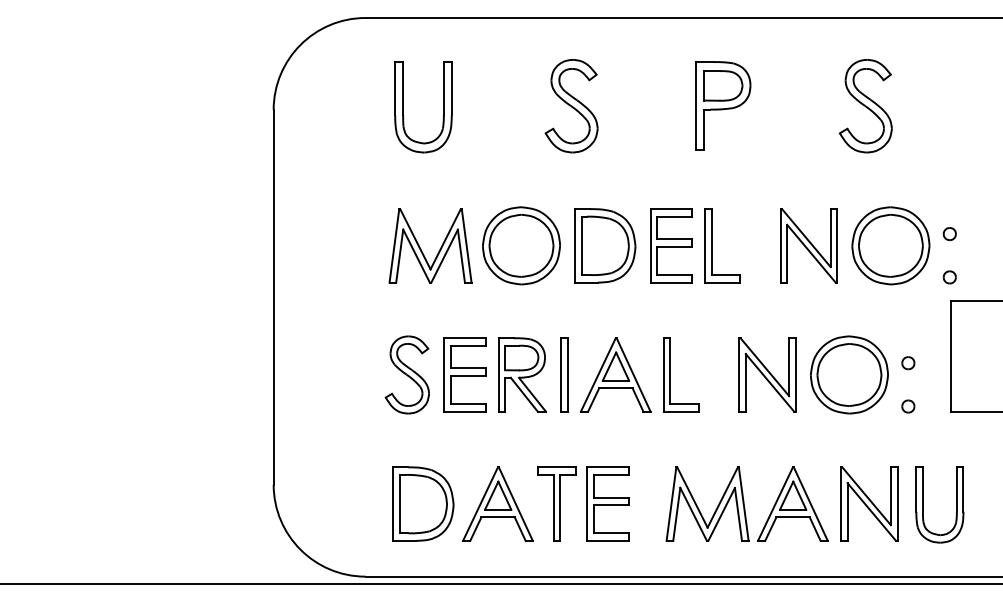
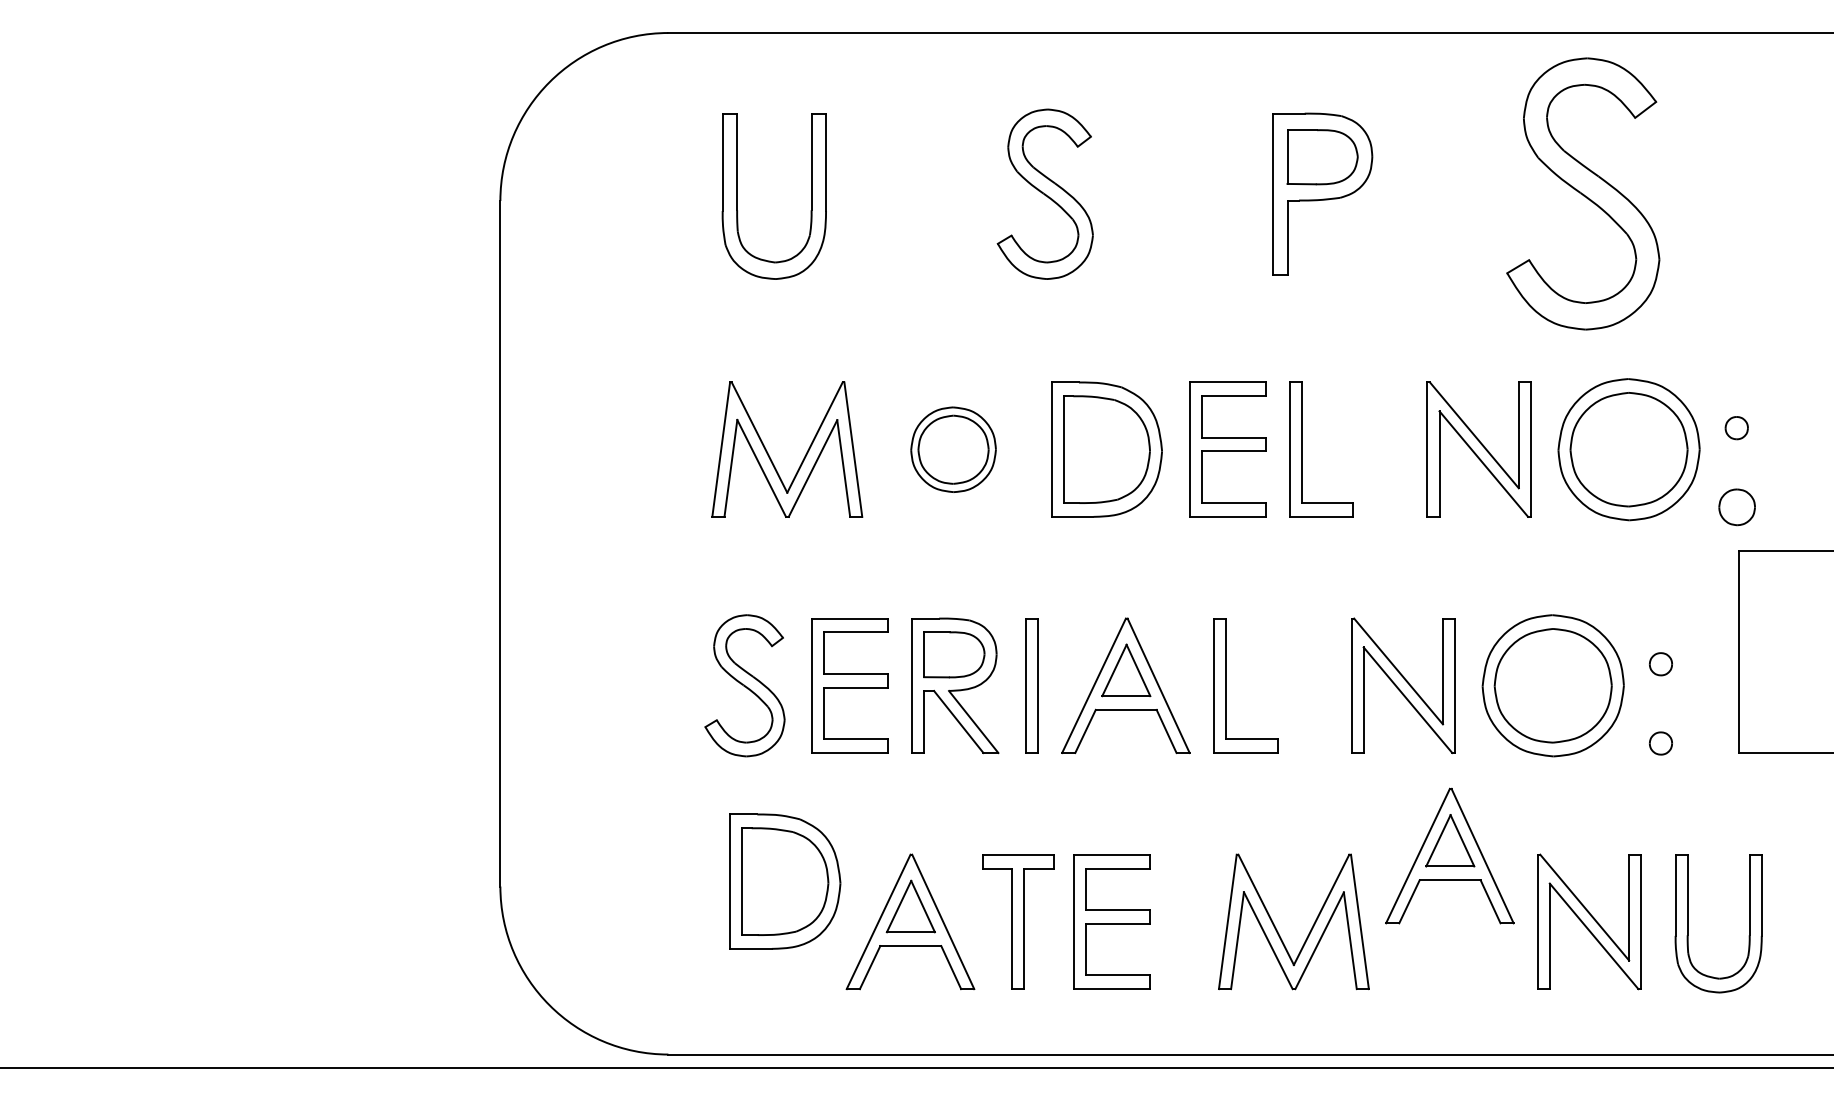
part: (865, 106) -> (1582, 194), size x1.6
part: (521, 245) -> (953, 449), size x0.6
part: (949, 277) -> (1736, 507), size x1.6
part: (423, 503) -> (785, 880), moved
part: (792, 503) -> (1449, 854), moved

